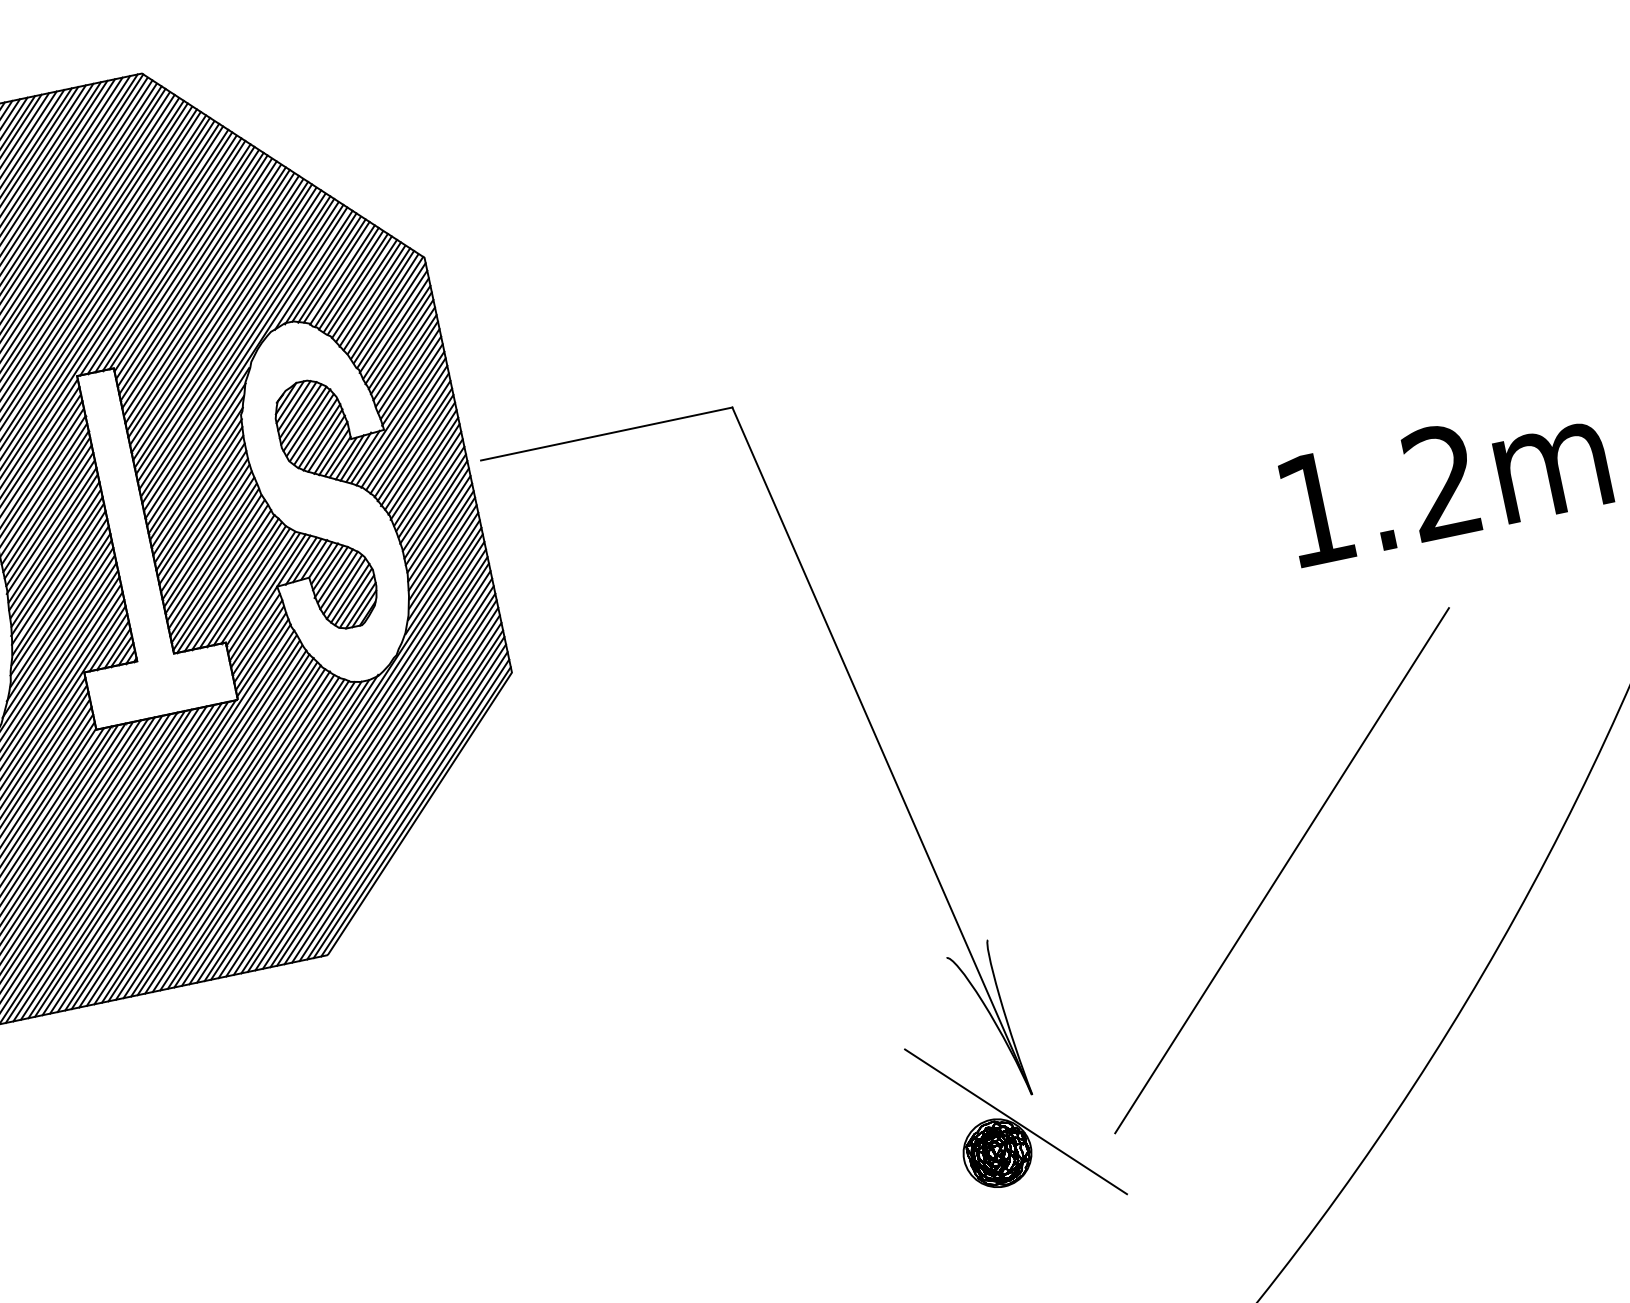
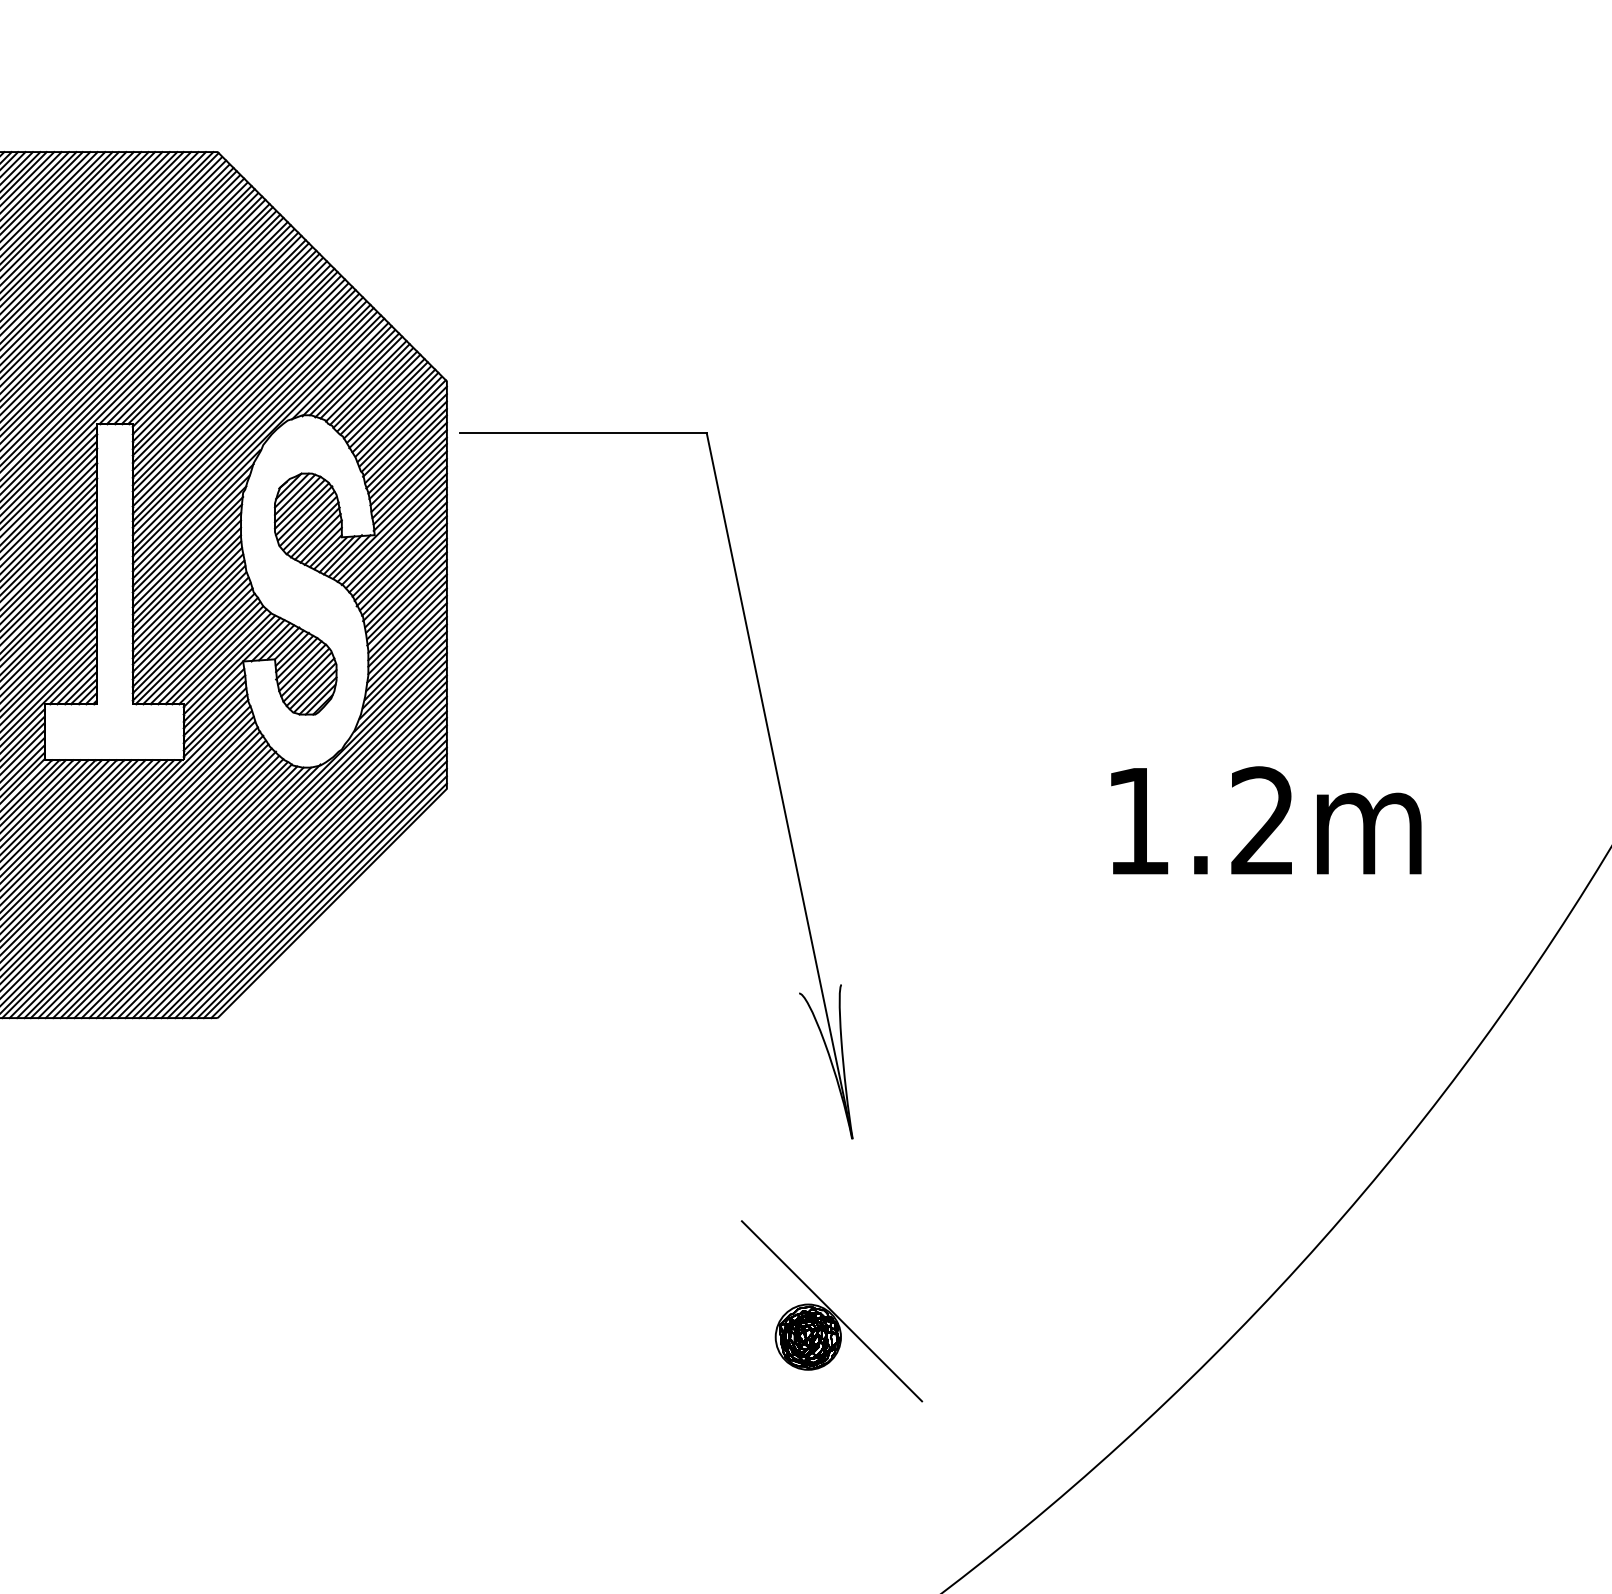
text: (1445, 480) -> (1266, 820), moved
part: (870, 728) -> (773, 762), moved
line: (1282, 870) -> (1132, 1127), removed

